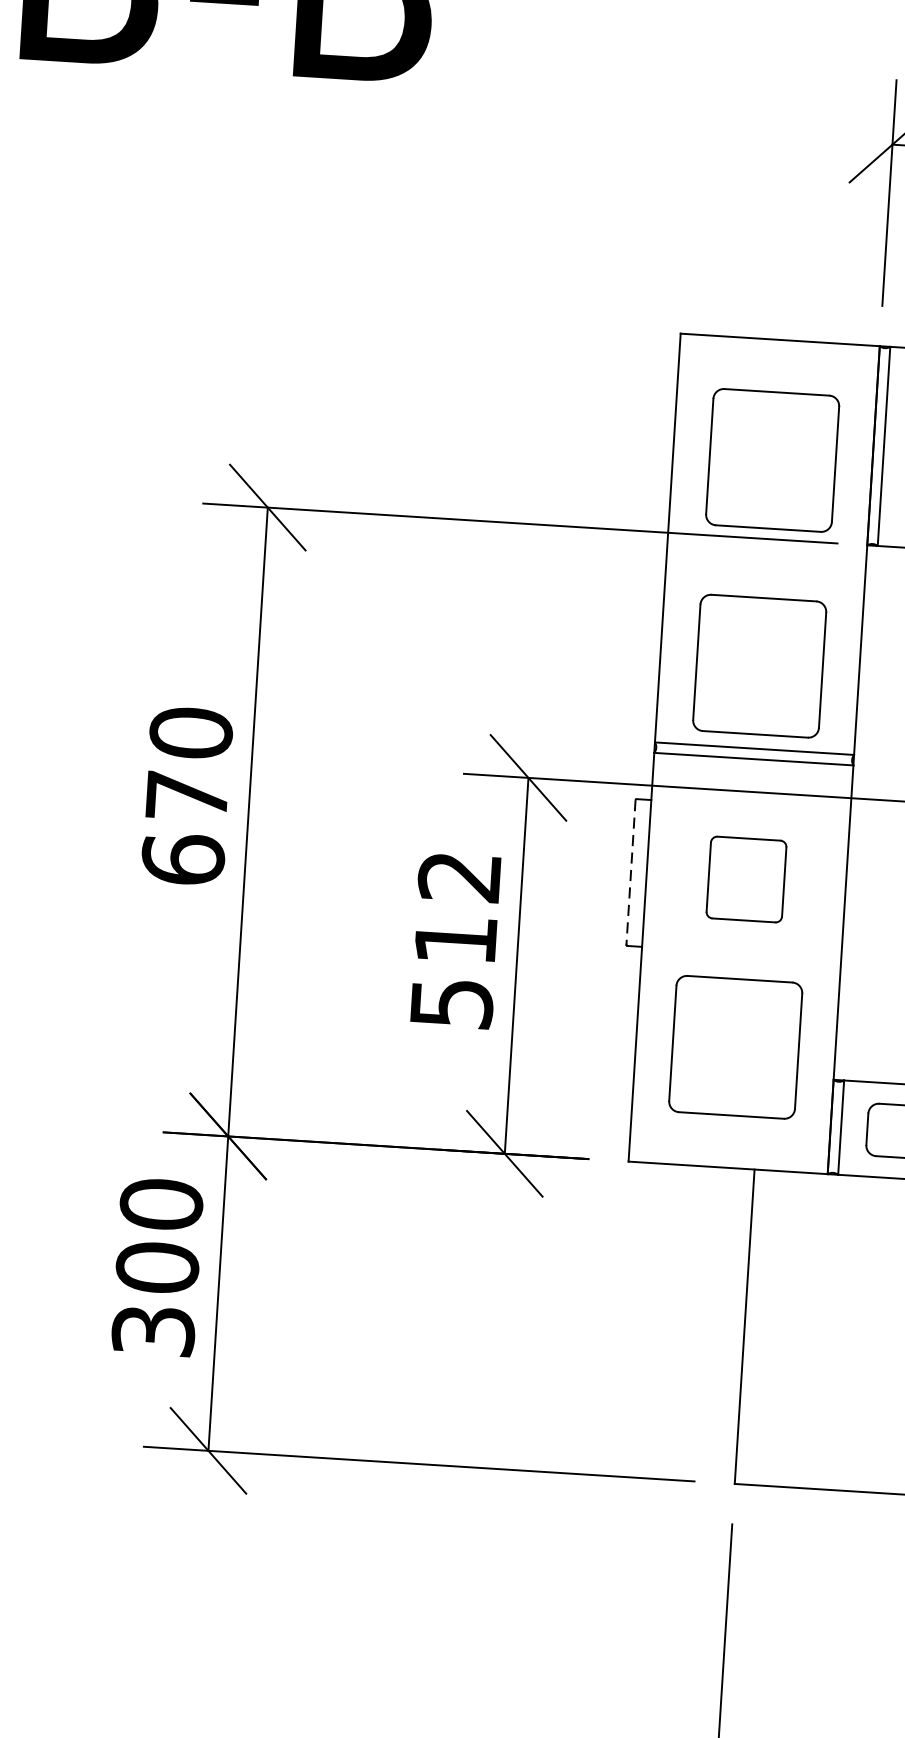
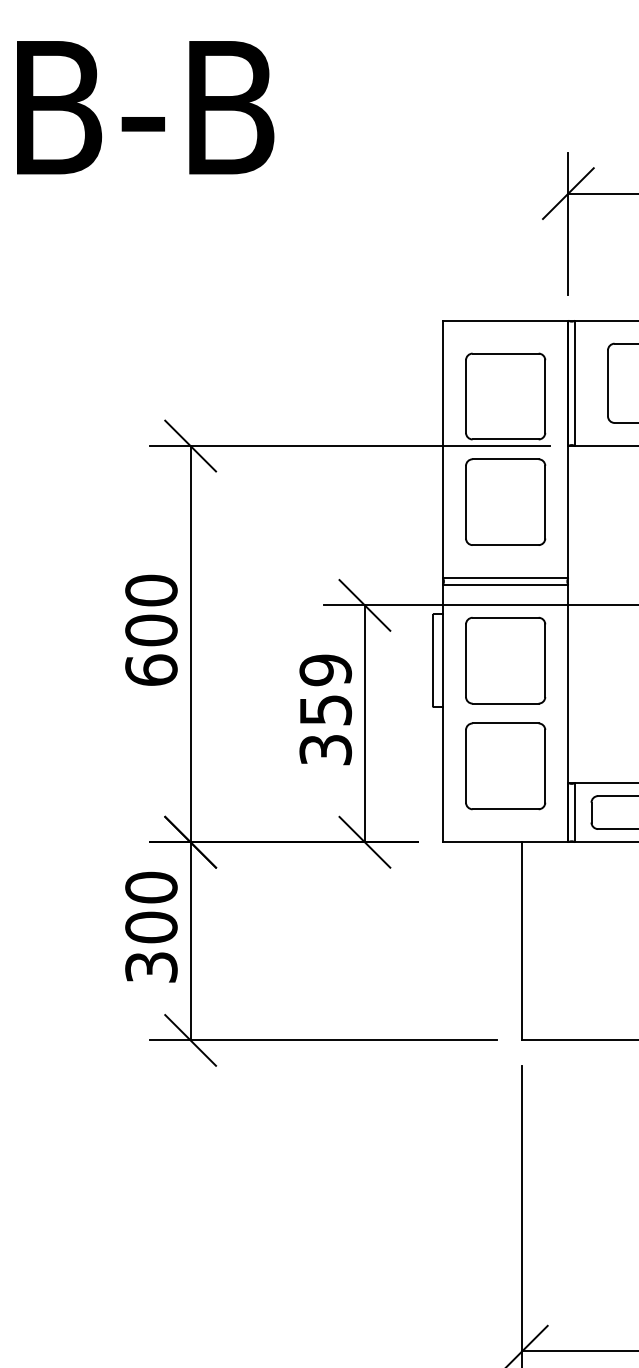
part: (759, 665) -> (505, 501), moved
text: (187, 796) -> (151, 630), 670 -> 600
line: (631, 872) -> (433, 660), dashed -> solid
part: (746, 879) -> (505, 660), size x1.67
text: (455, 939) -> (325, 709), 512 -> 359

